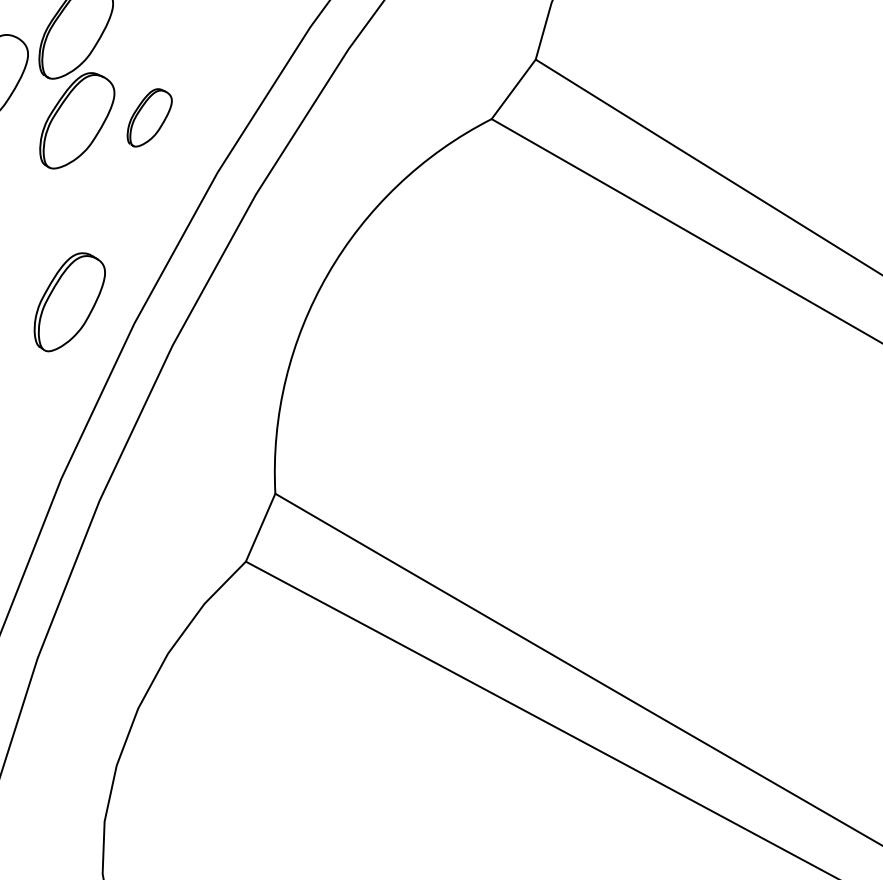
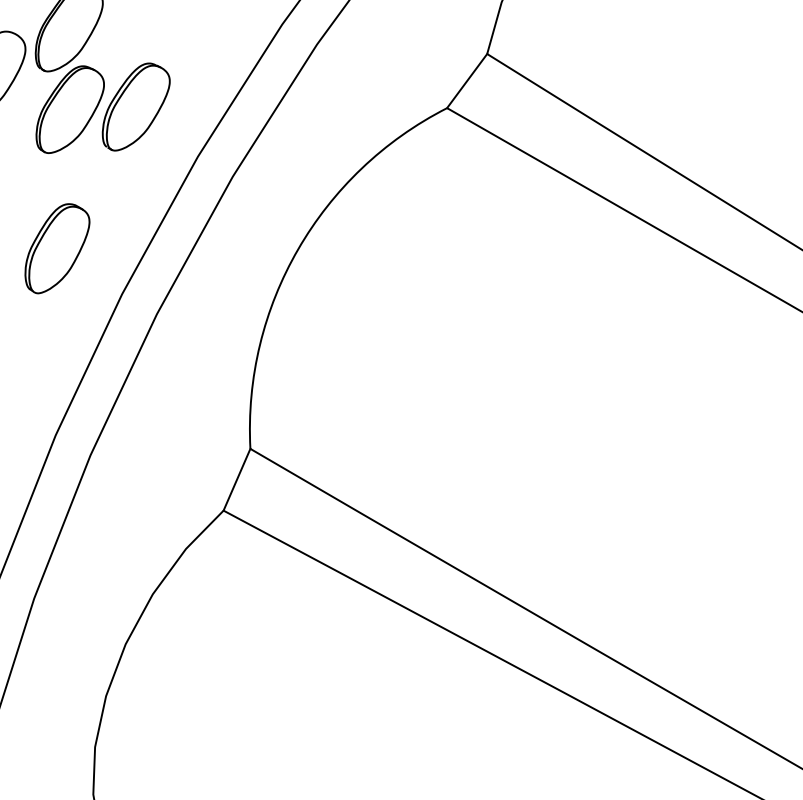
part: (149, 117) -> (135, 106), size x1.67
part: (69, 302) -> (57, 248), moved

